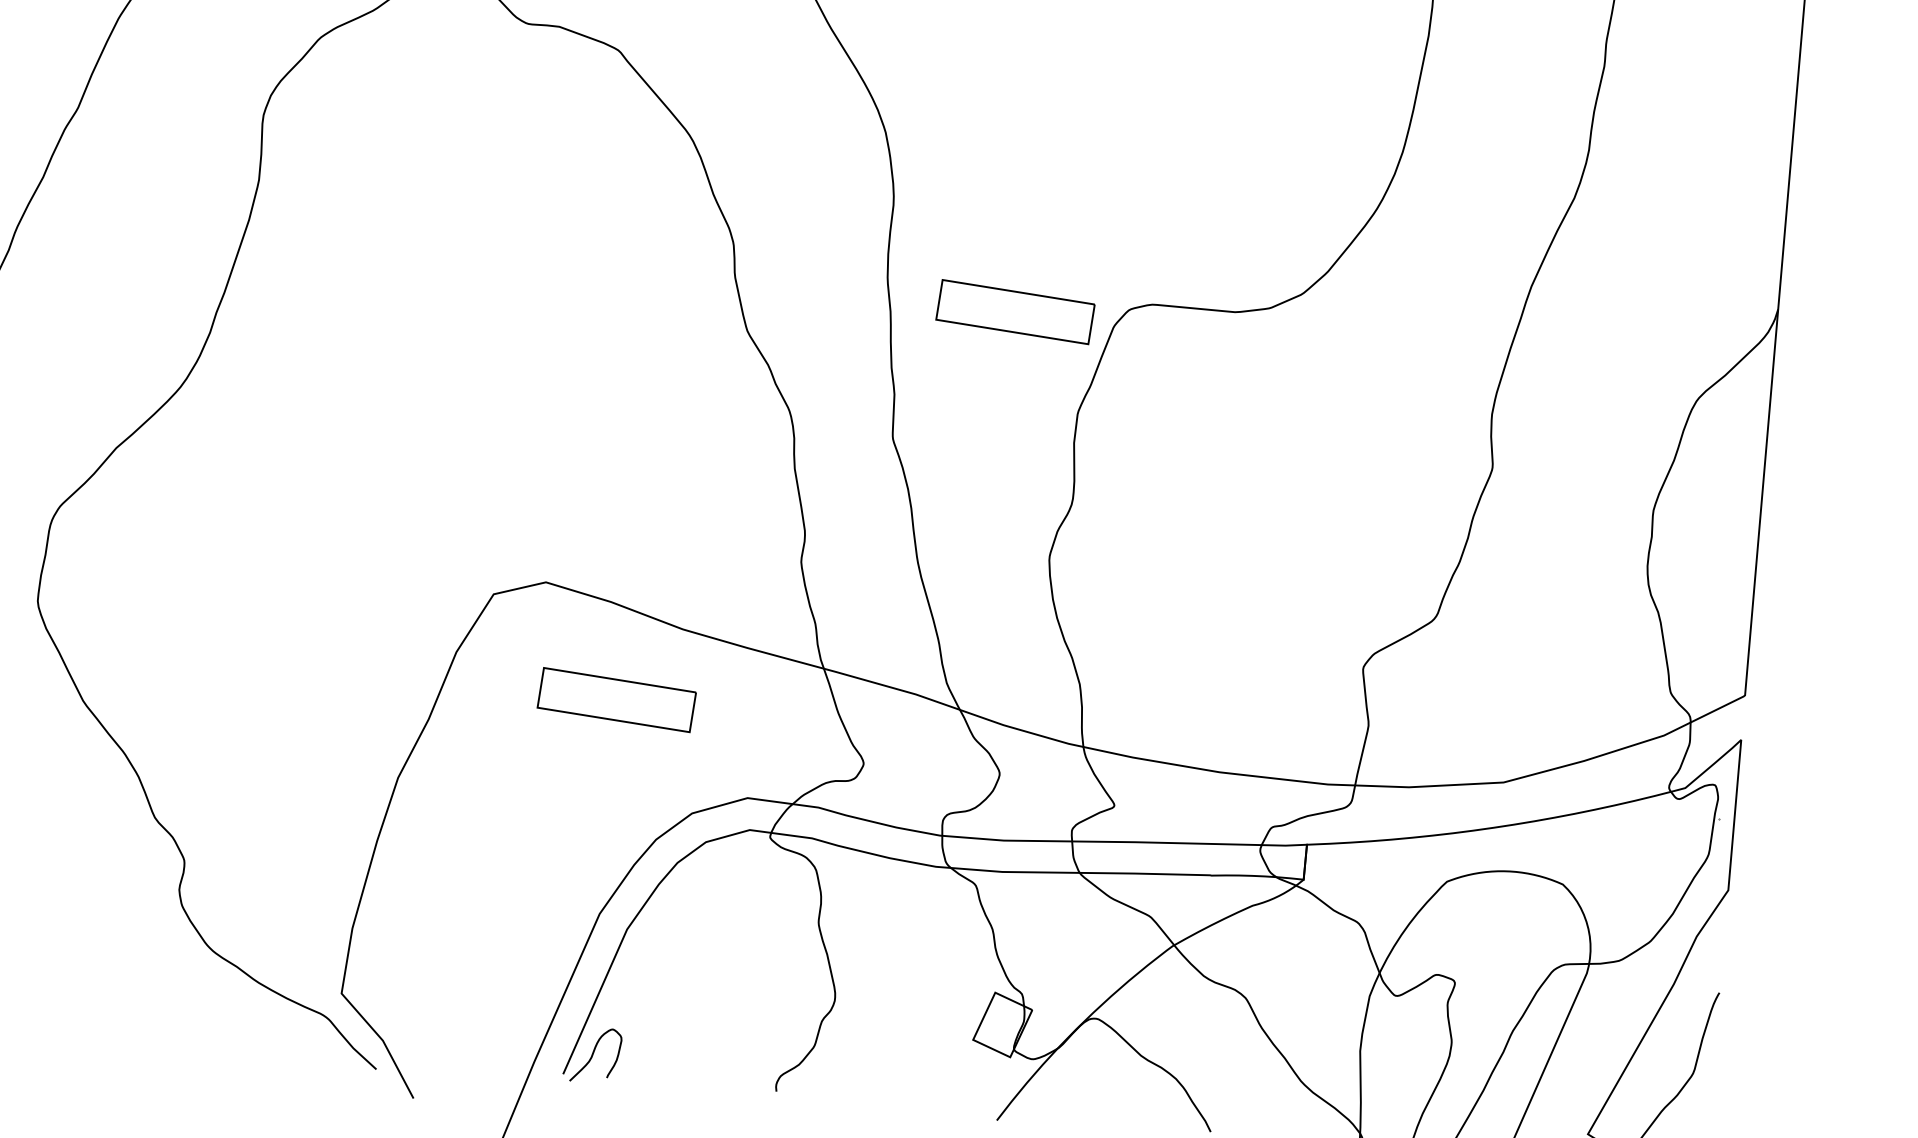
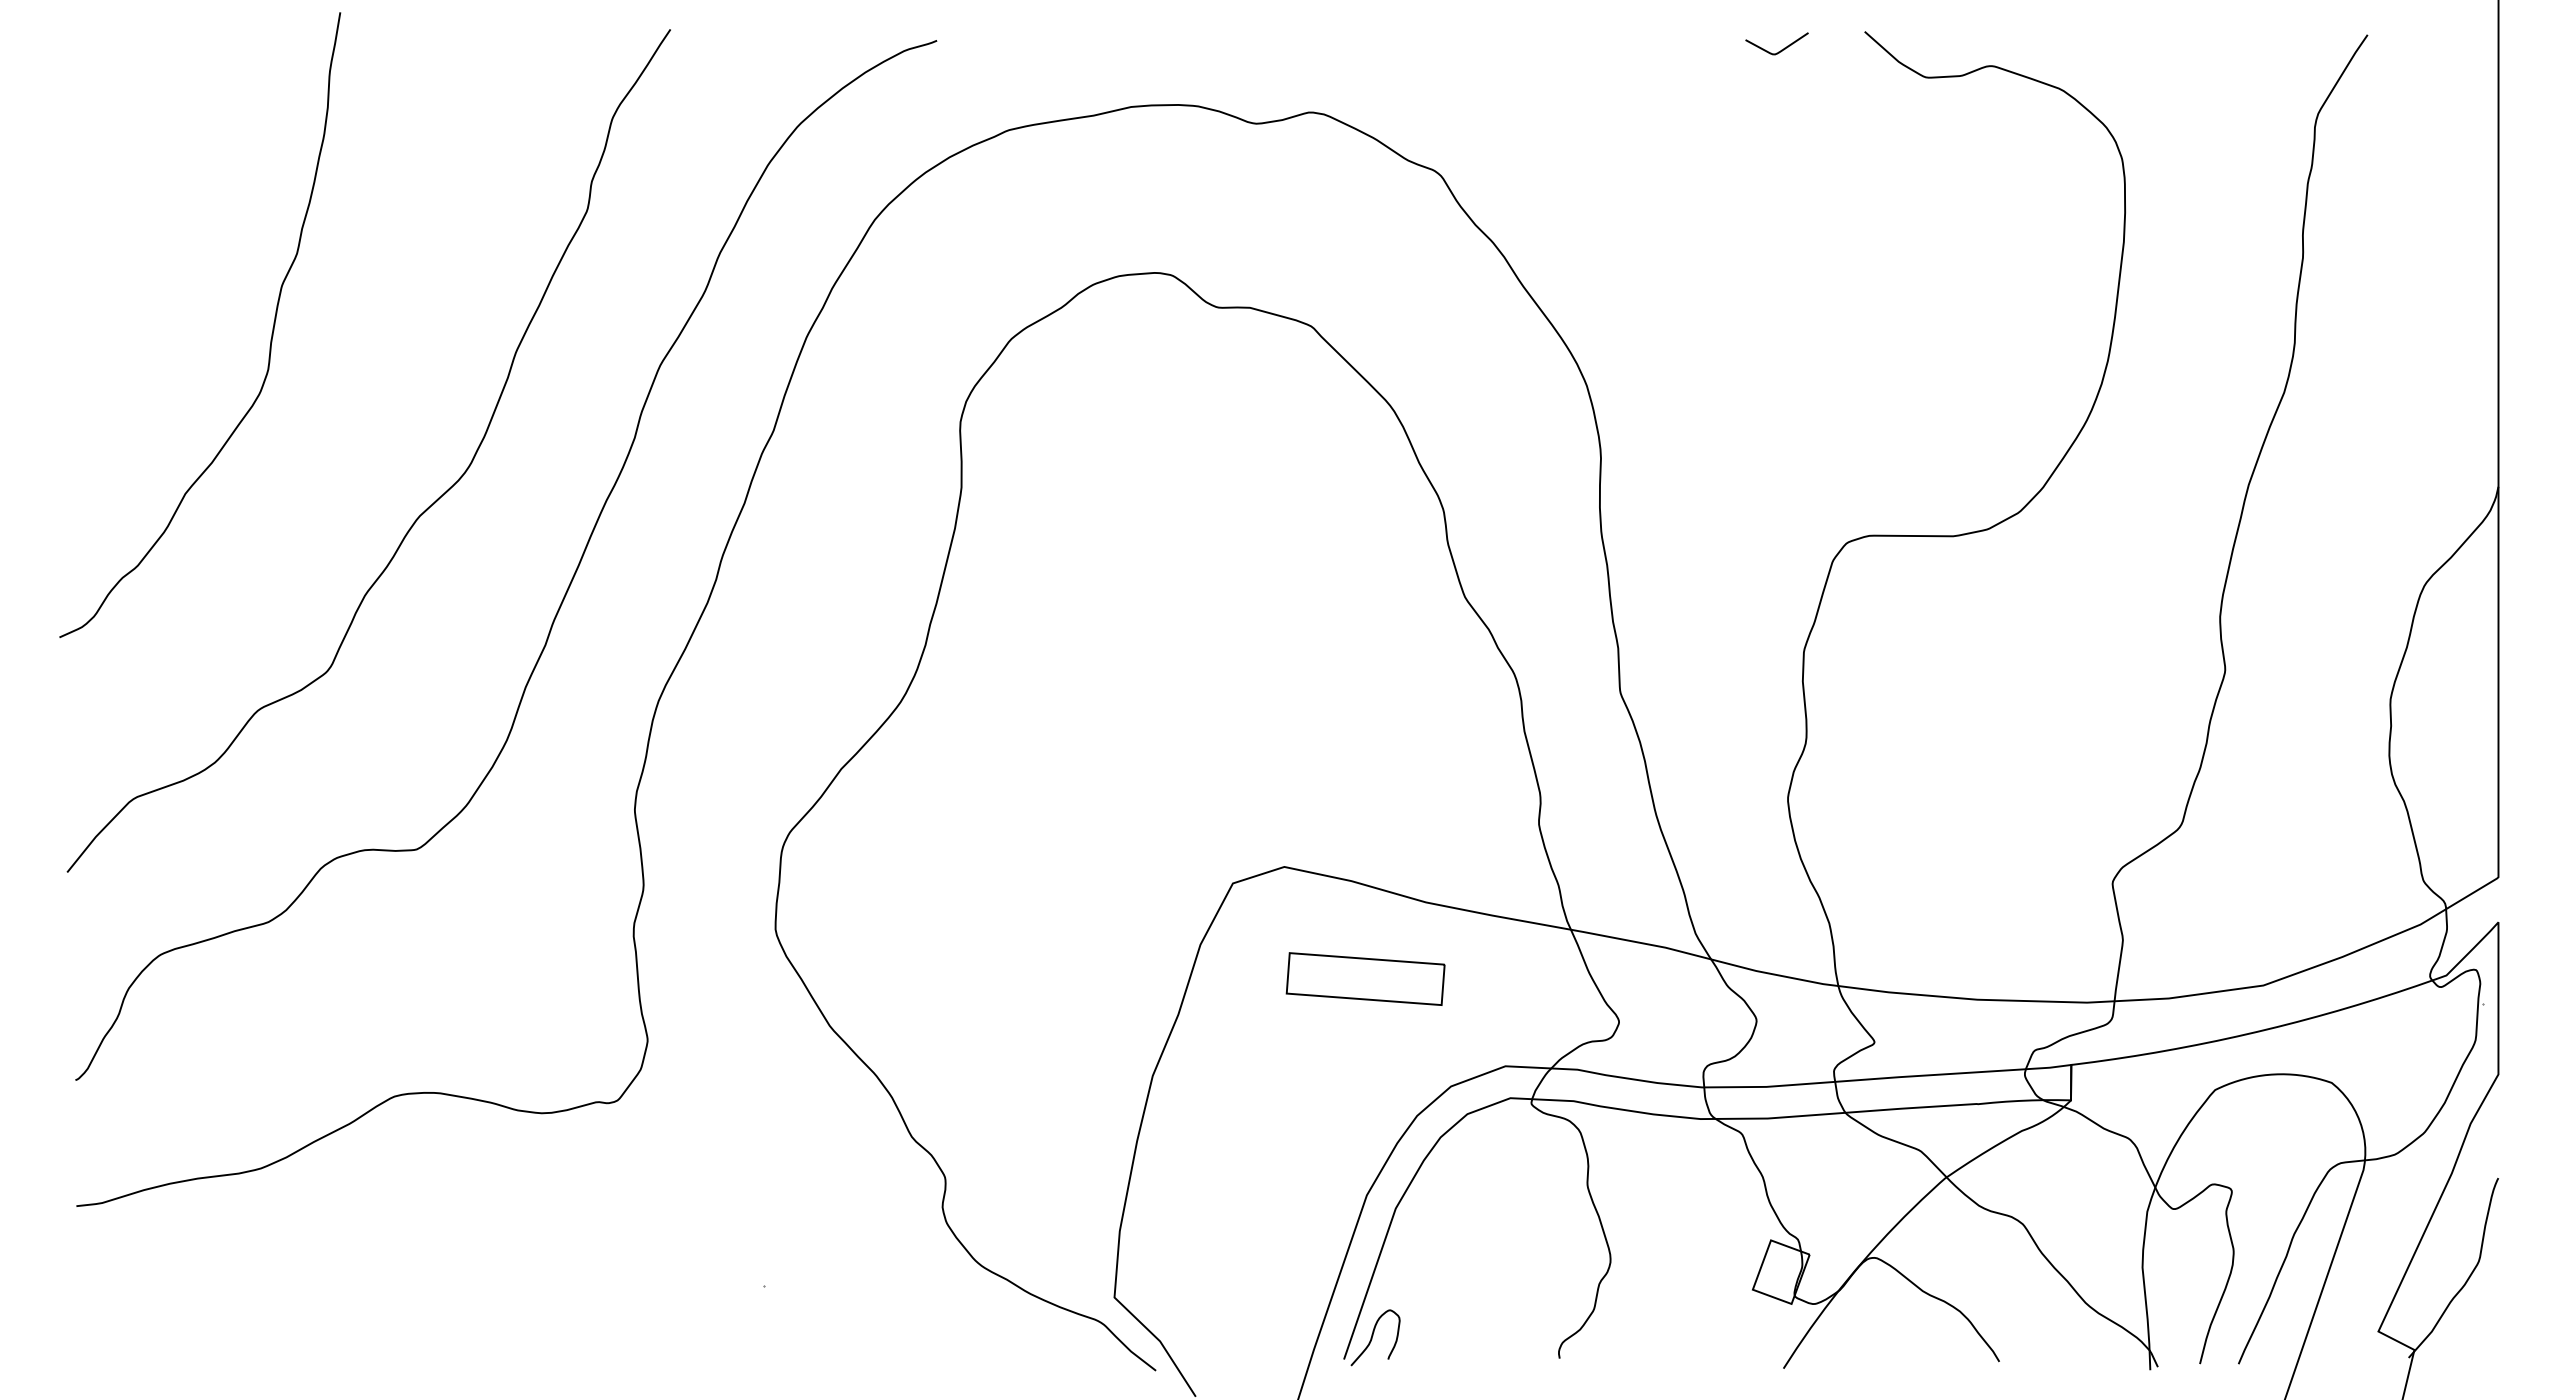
part: (1015, 311) -> (1732, 554), removed

